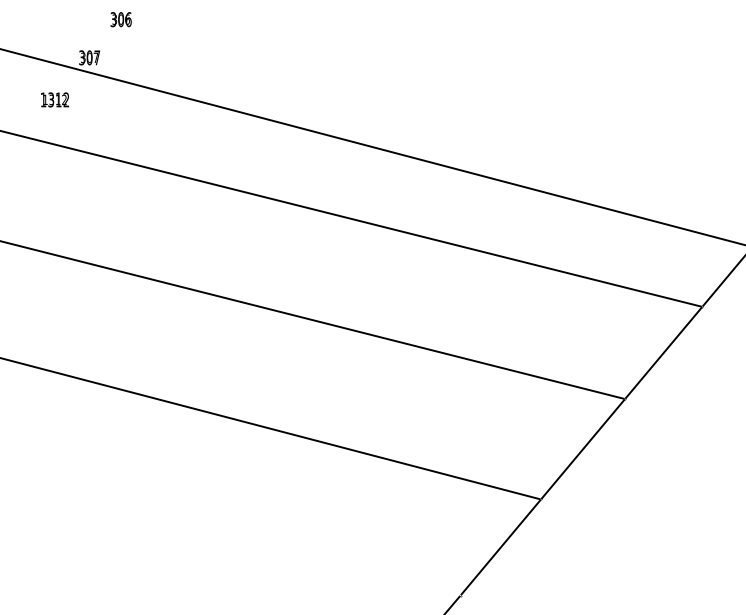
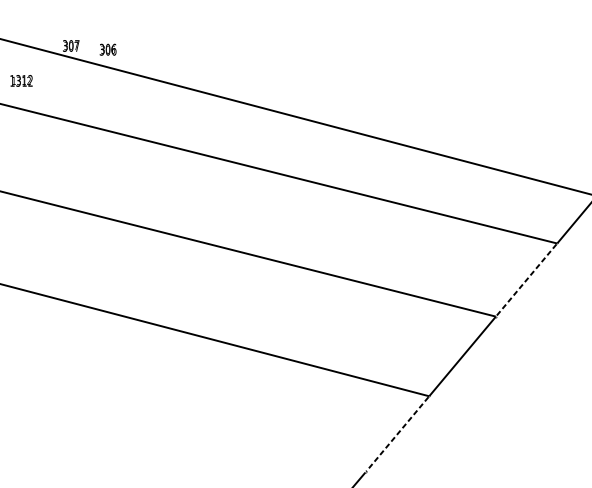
text: (120, 19) -> (107, 49), moved
text: (54, 99) -> (21, 80), moved
line: (663, 352) -> (526, 279), solid -> dashed
line: (500, 547) -> (397, 434), solid -> dashed

